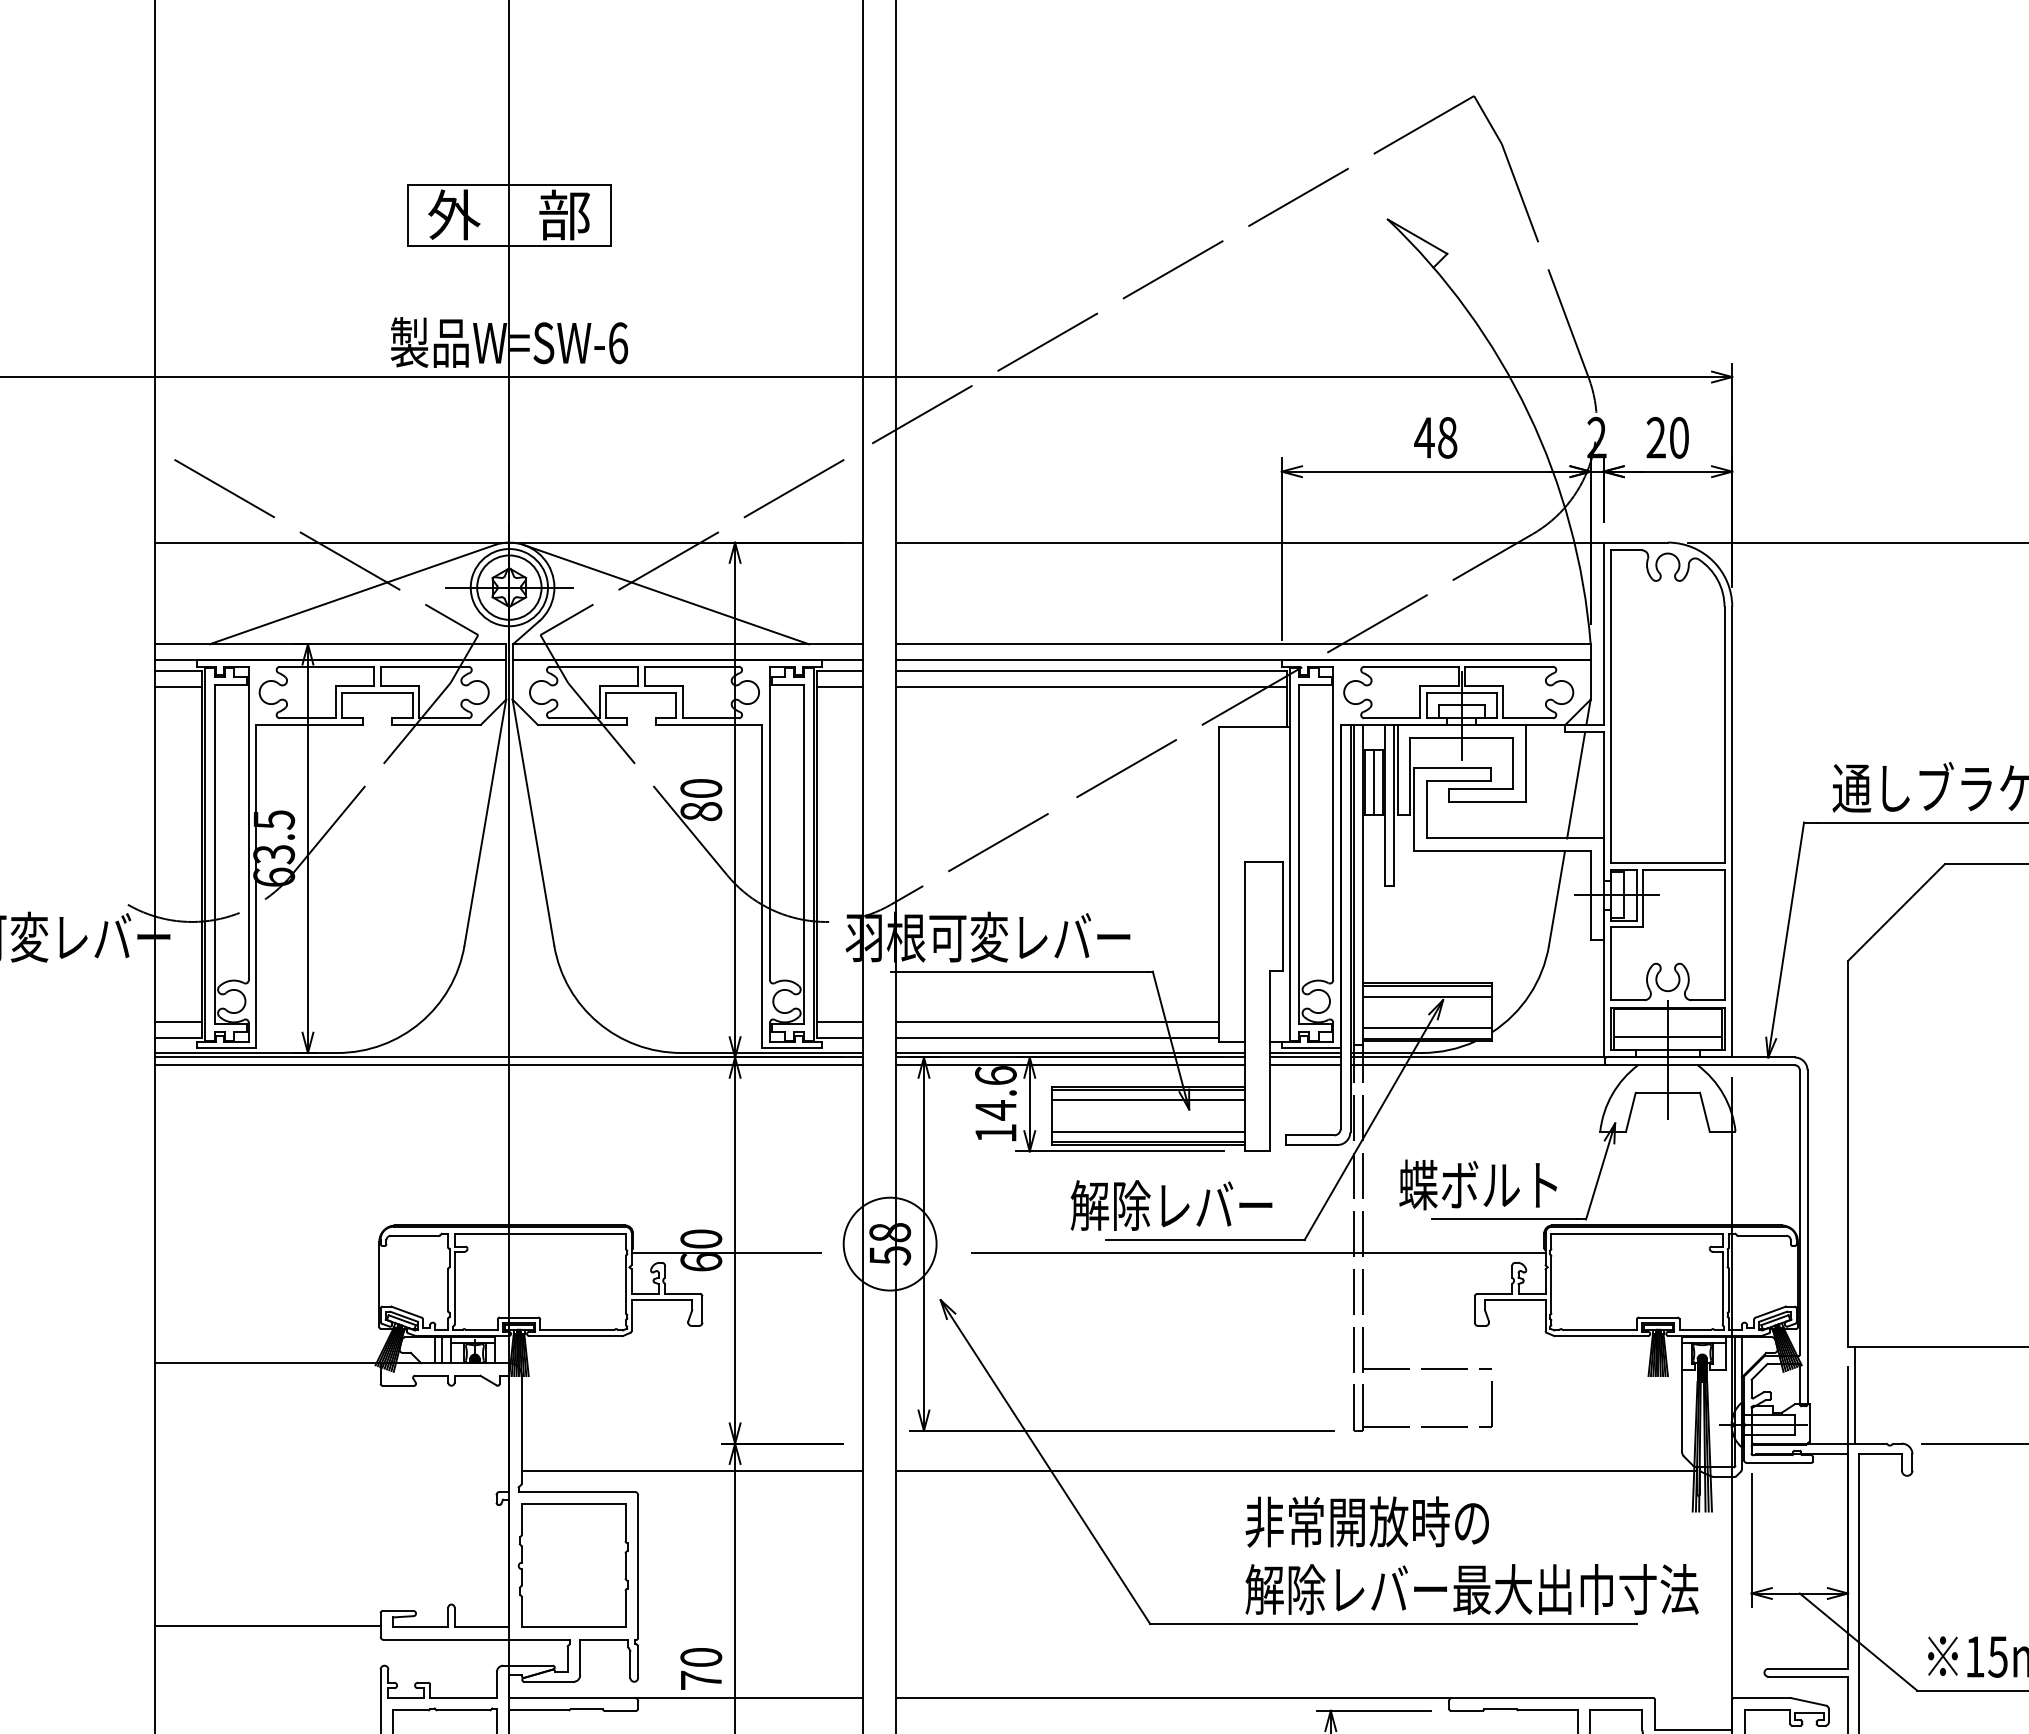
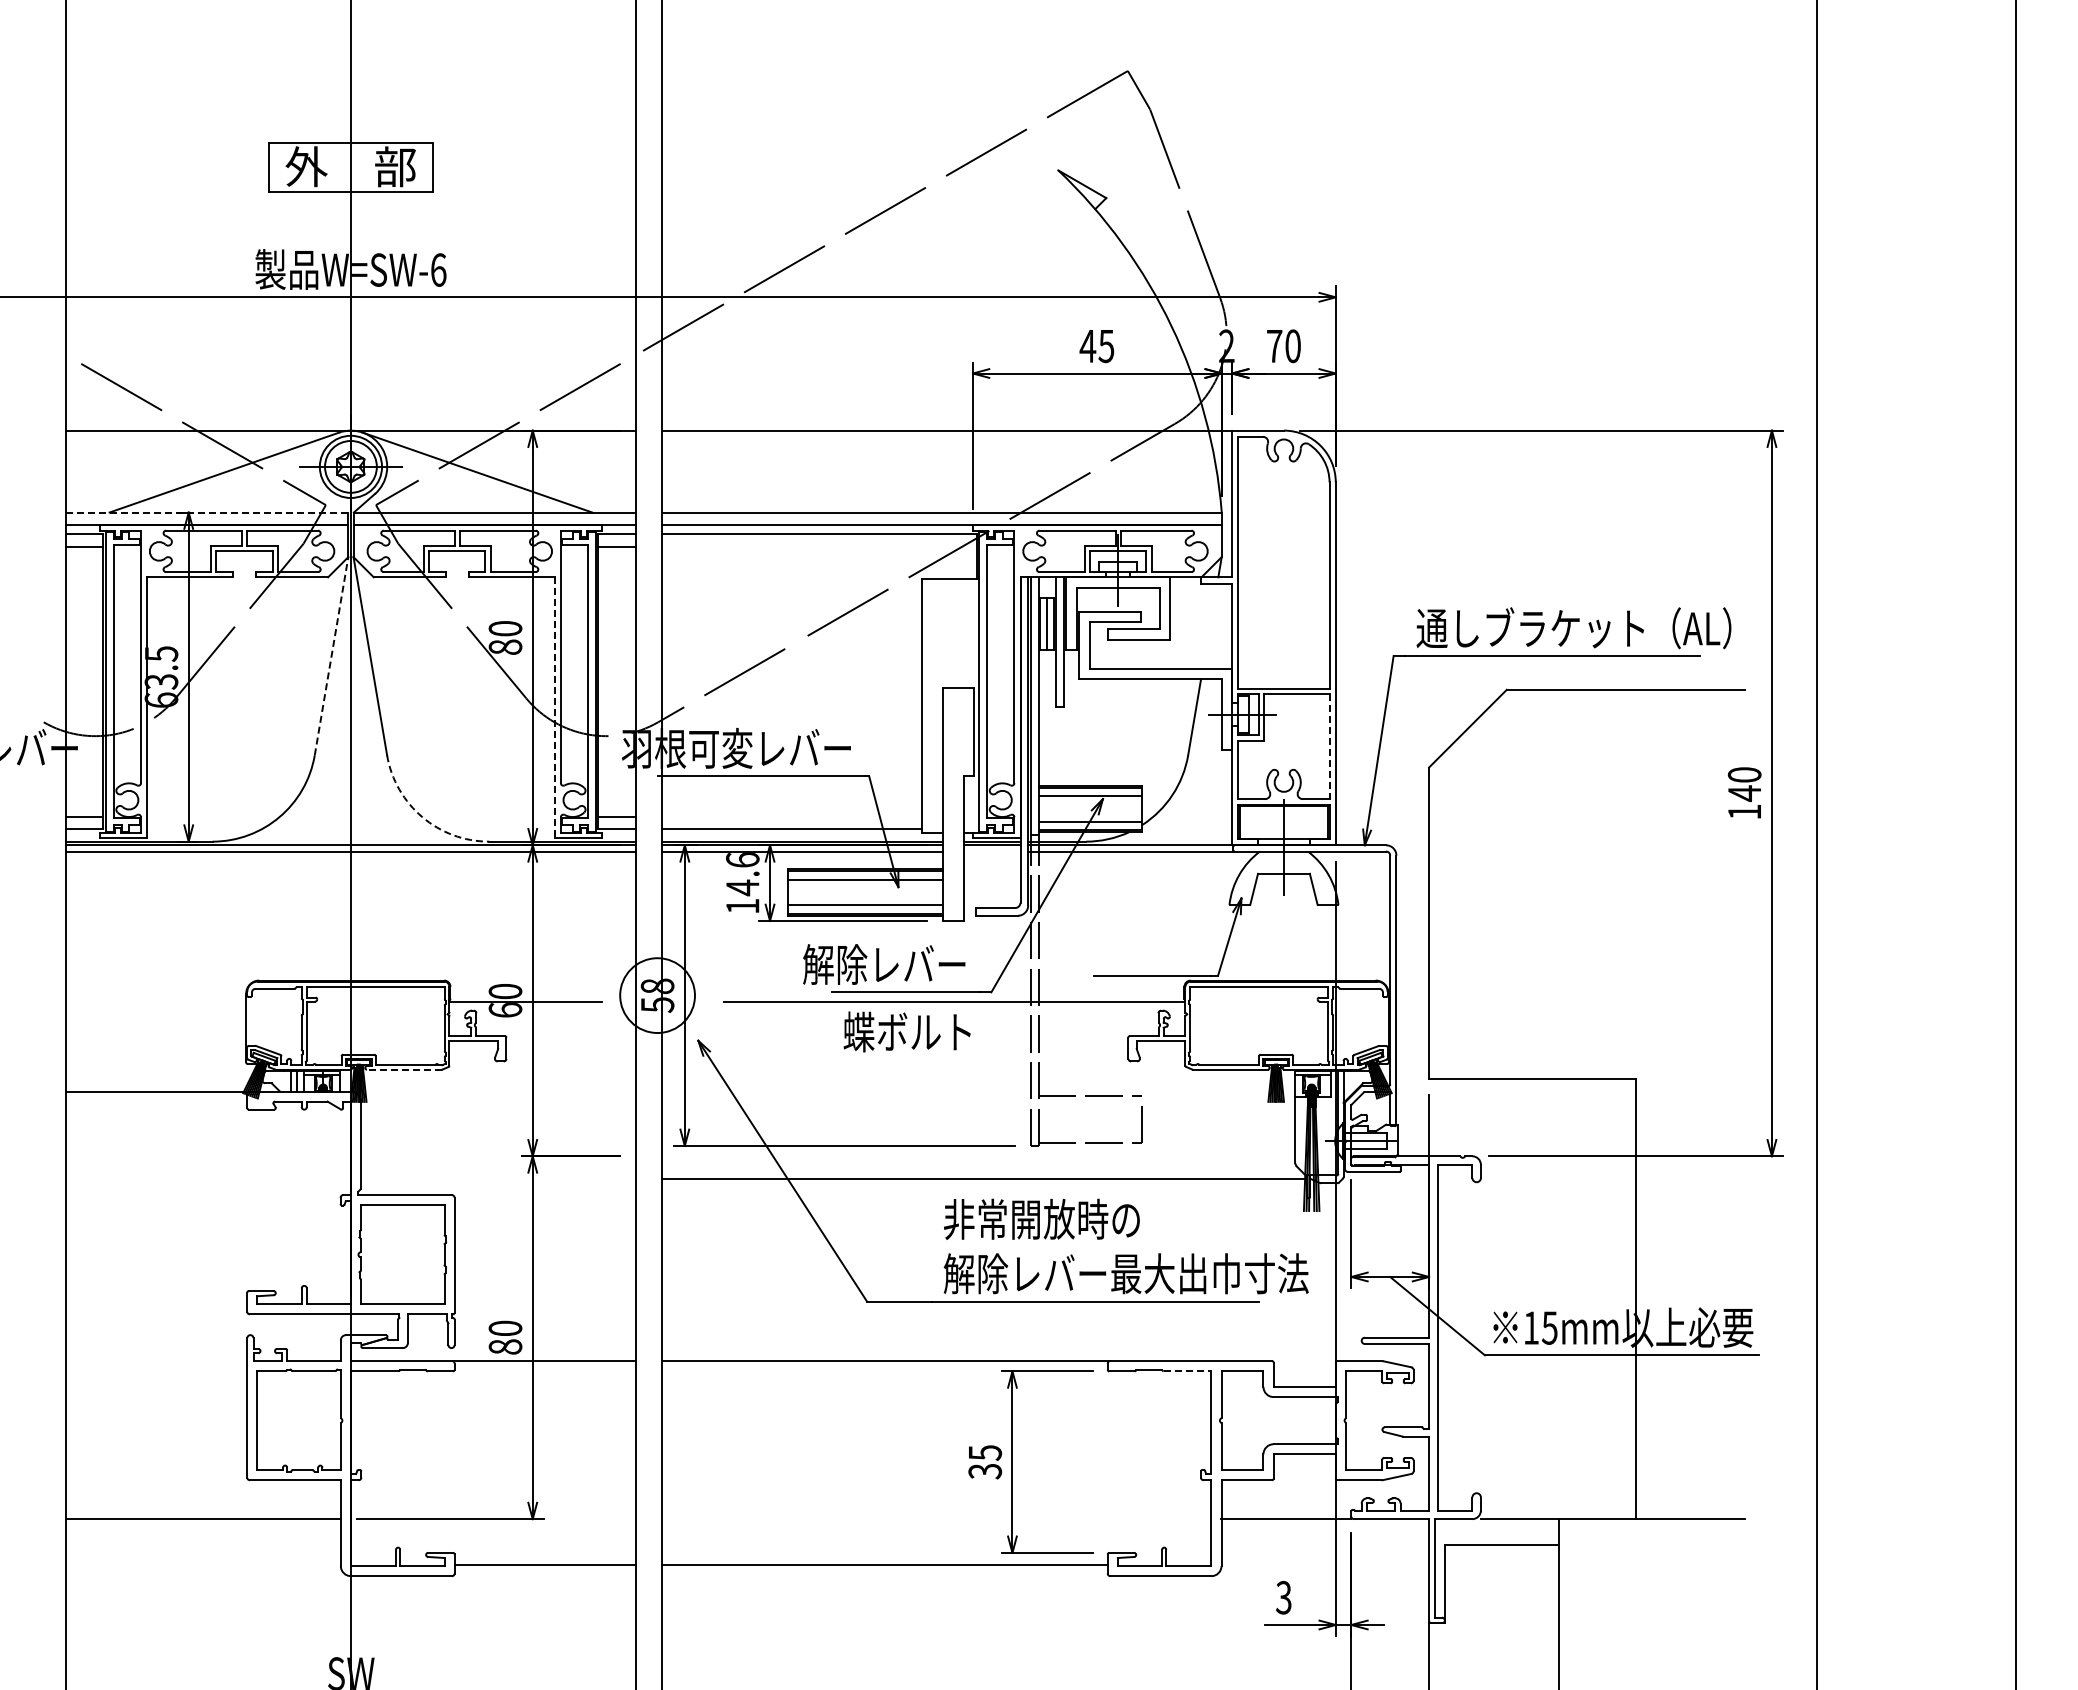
text: (1447, 436) -> (1106, 345), 48 -> 45
text: (1656, 436) -> (1274, 345), 20 -> 70
line: (331, 644) -> (207, 512), solid -> dashed
line: (1089, 686) -> (818, 546), removed
line: (1575, 784) -> (1209, 625), removed
line: (485, 823) -> (331, 656), solid -> dashed
line: (762, 887) -> (554, 708), solid -> dashed
line: (1724, 934) -> (1329, 746), solid -> dashed
line: (1056, 1021) -> (791, 816), removed
arc: (598, 1022) -> (422, 817), solid -> dashed
line: (1667, 1036) -> (1283, 828), removed
line: (1304, 1065) -> (991, 851), removed
text: (1477, 1184) -> (906, 1031), moved
line: (574, 1335) -> (403, 1069), solid -> dashed
line: (1854, 1395) -> (1434, 1117), removed
line: (692, 1471) -> (498, 1178), removed
line: (267, 1625) -> (156, 1302), removed
text: (701, 1679) -> (505, 1346), 70 -> 80
line: (1548, 1710) -> (1187, 1371), solid -> dashed

